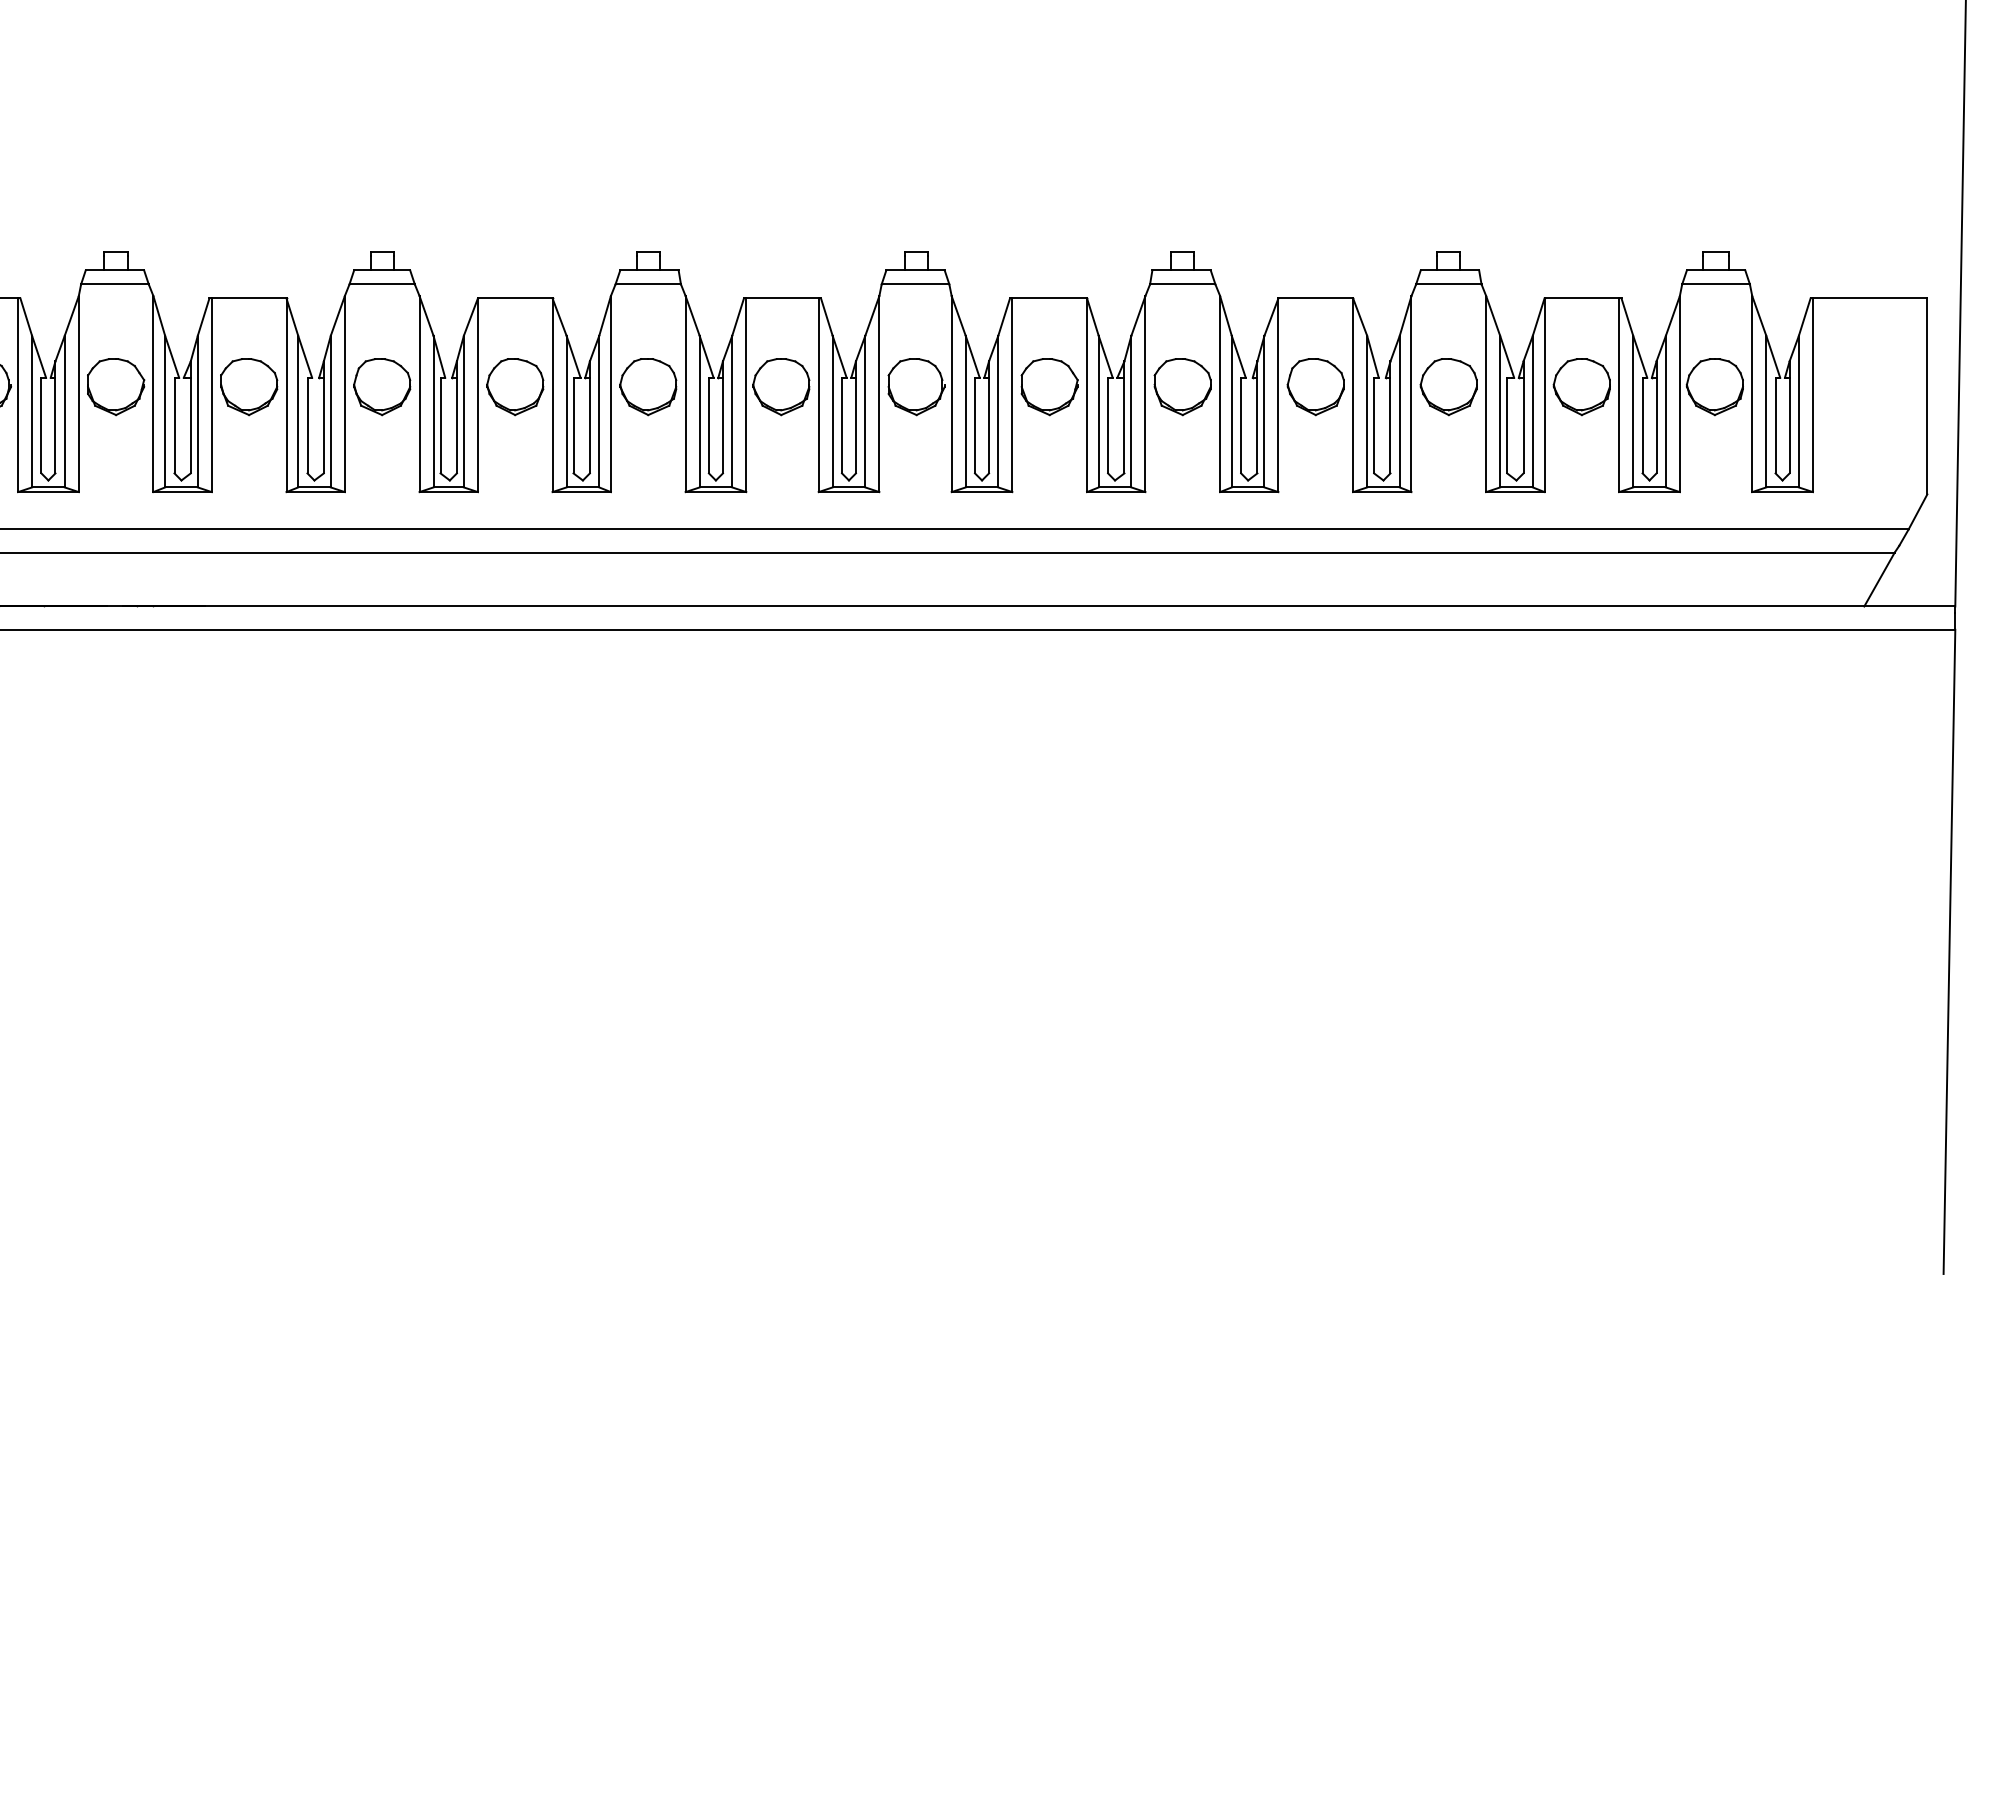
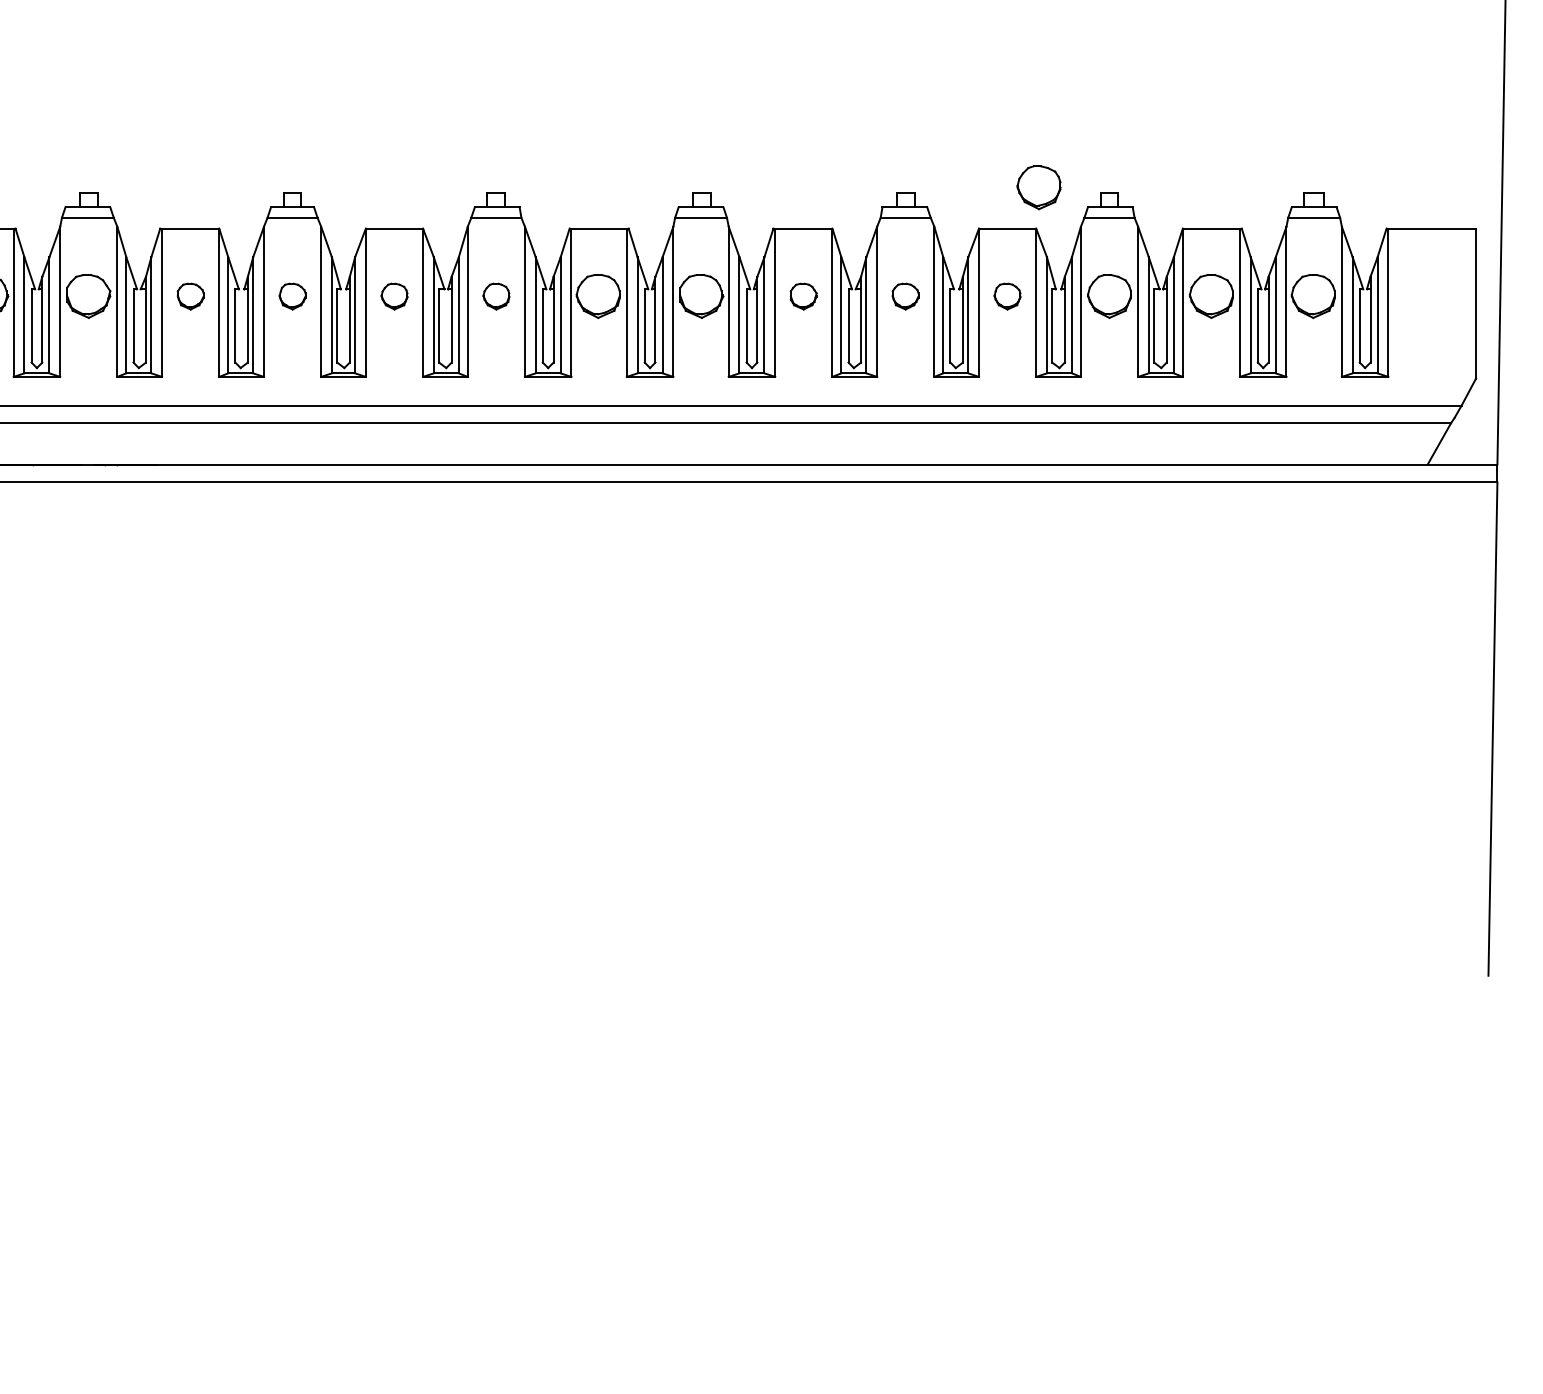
part: (1356, 245) -> (1038, 188), added
part: (249, 387) -> (190, 296), size x0.6
part: (382, 387) -> (292, 296), size x0.6
part: (515, 387) -> (394, 296), size x0.6
part: (648, 387) -> (496, 296), size x0.6
part: (1049, 387) -> (803, 296), size x0.6
part: (1182, 387) -> (905, 296), size x0.6
part: (1315, 387) -> (1007, 296), size x0.6

